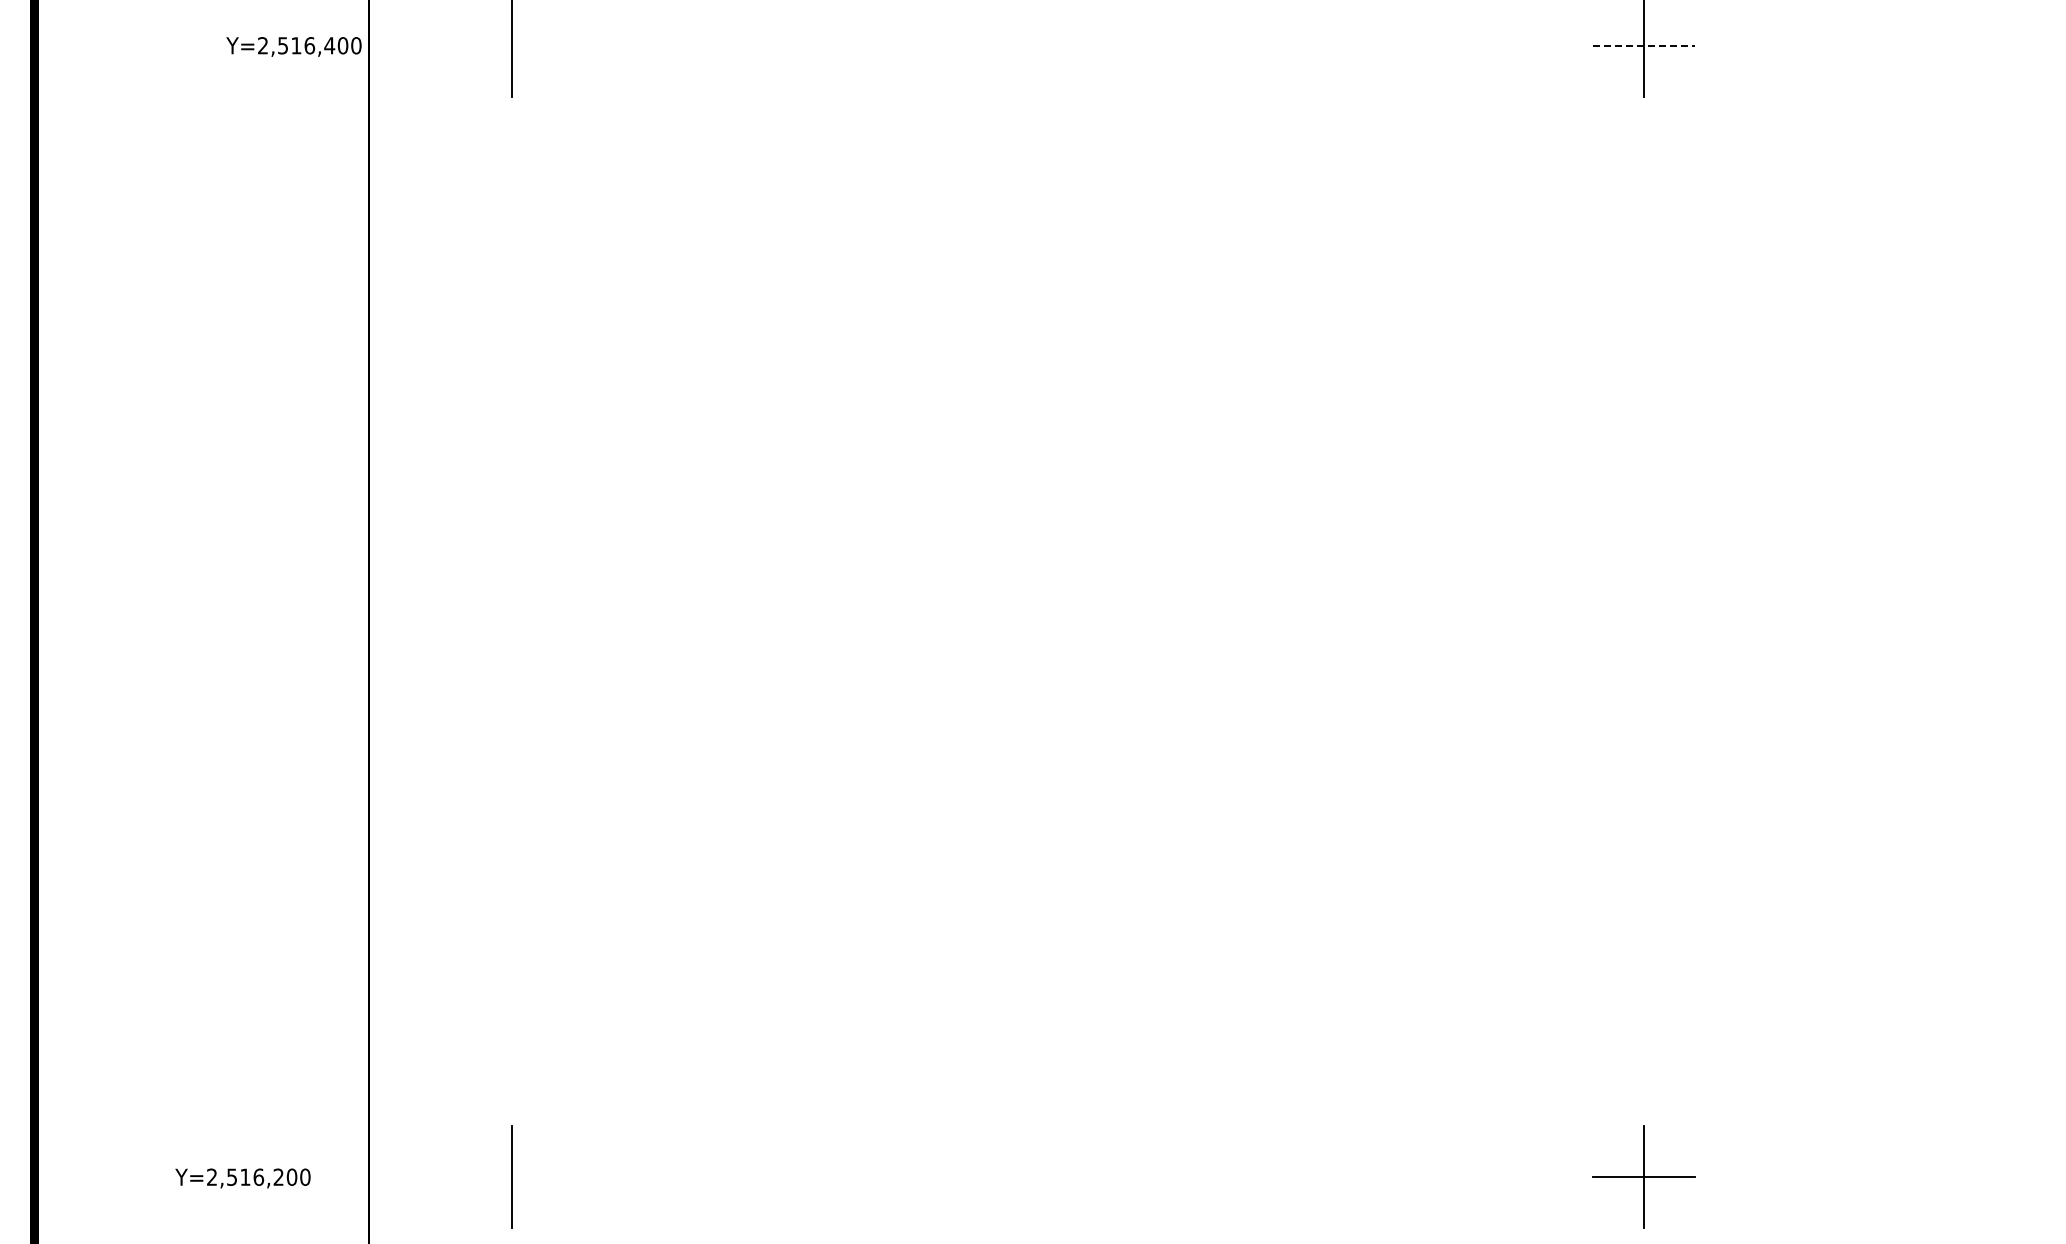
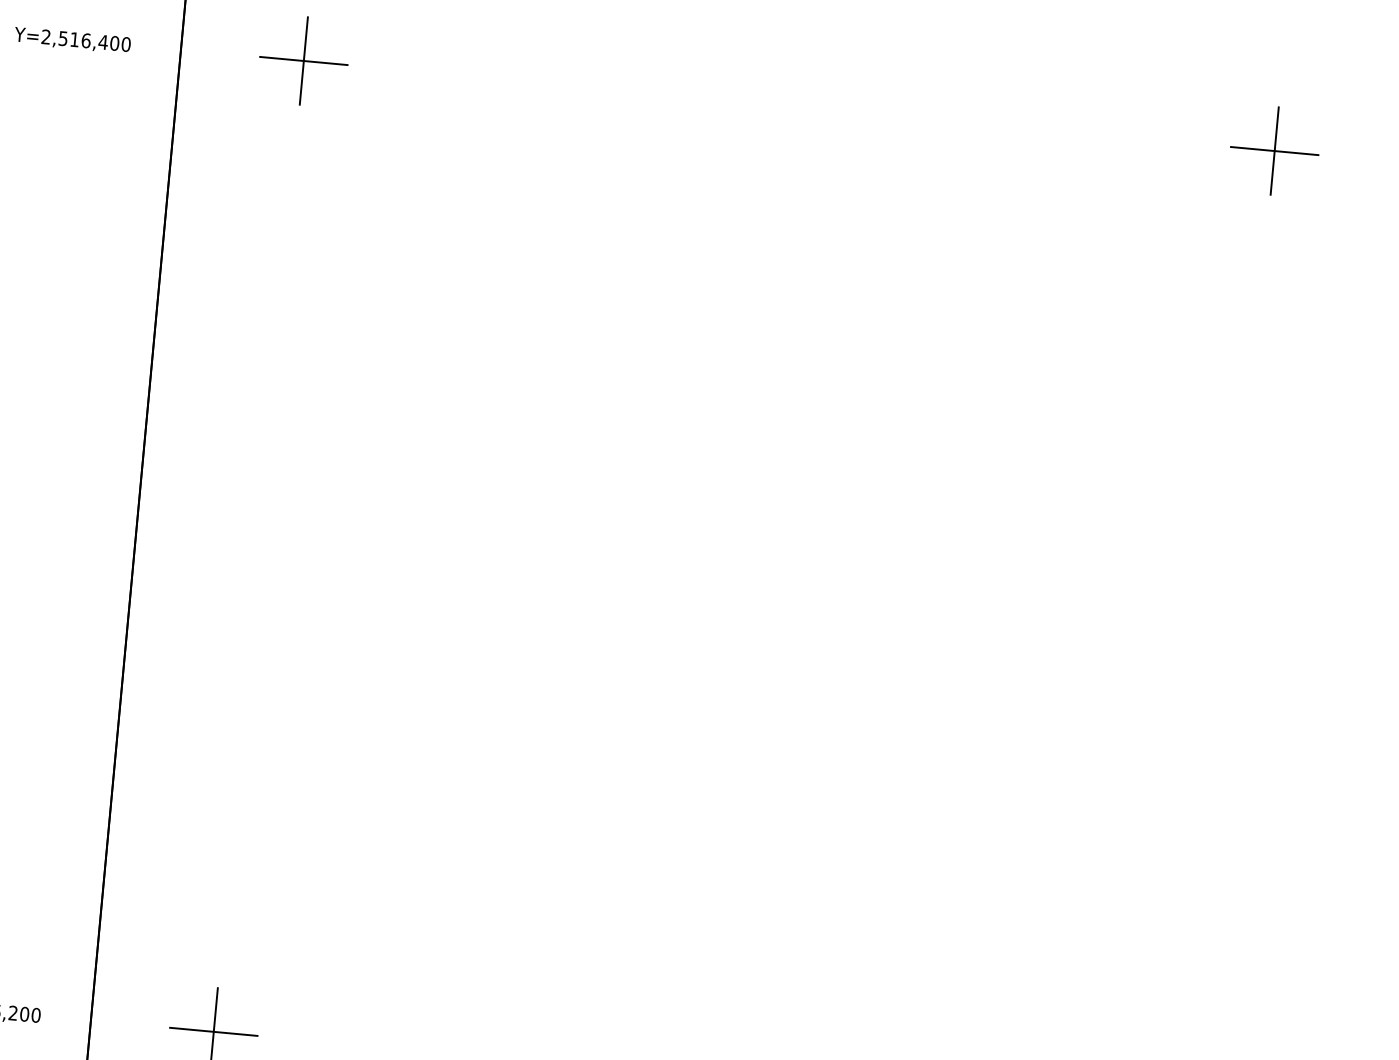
line: (512, 45) -> (303, 60), added
line: (1643, 45) -> (1274, 150), dashed -> solid
text: (293, 46) -> (72, 40), moved
line: (512, 1177) -> (213, 1032), added

